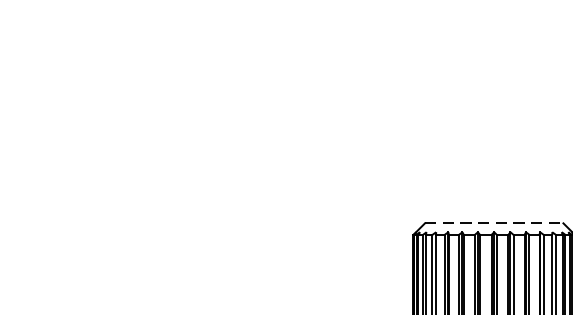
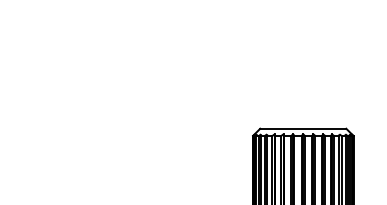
line: (494, 222) -> (303, 128), dashed -> solid

